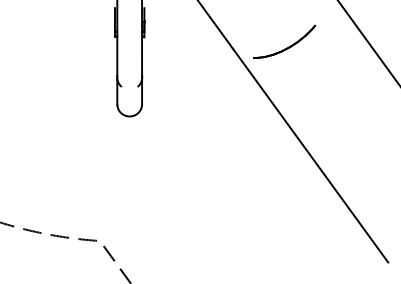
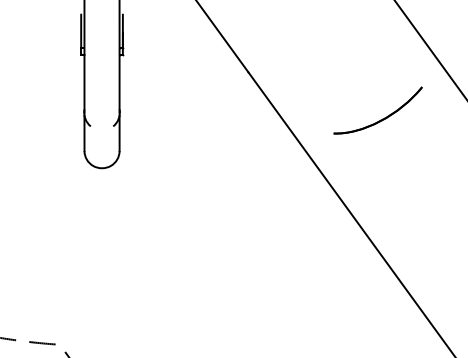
part: (286, 47) -> (380, 118), moved

